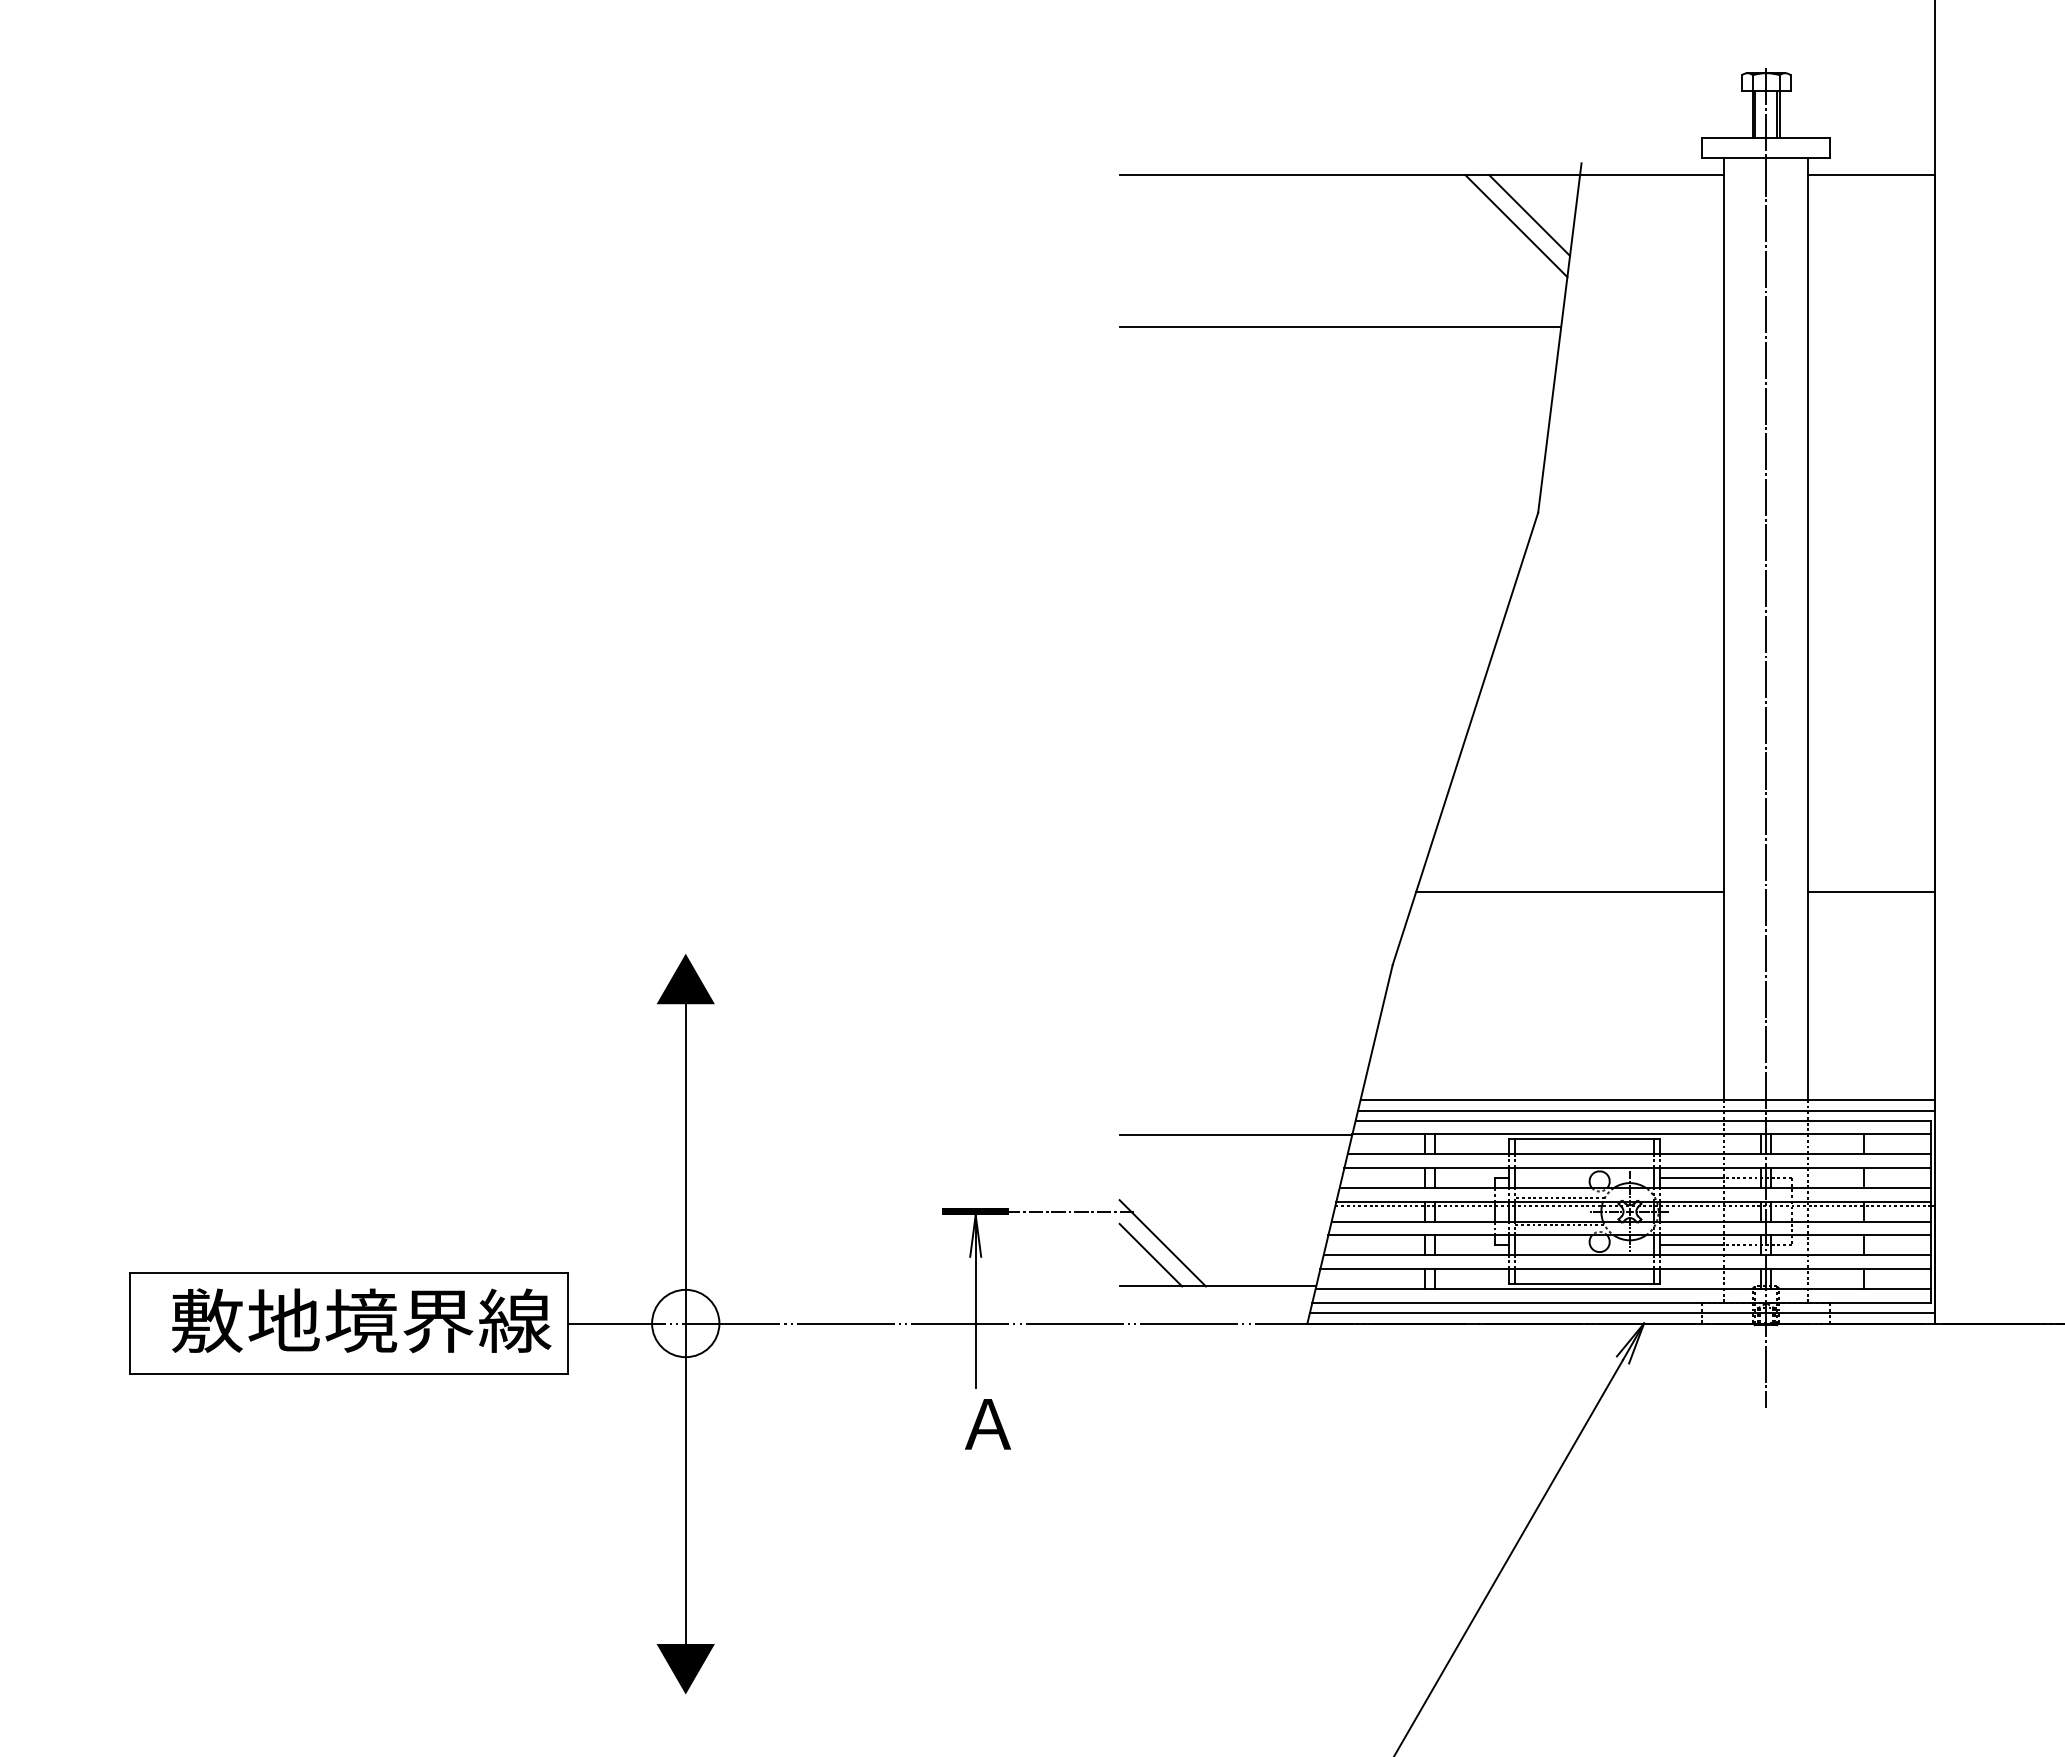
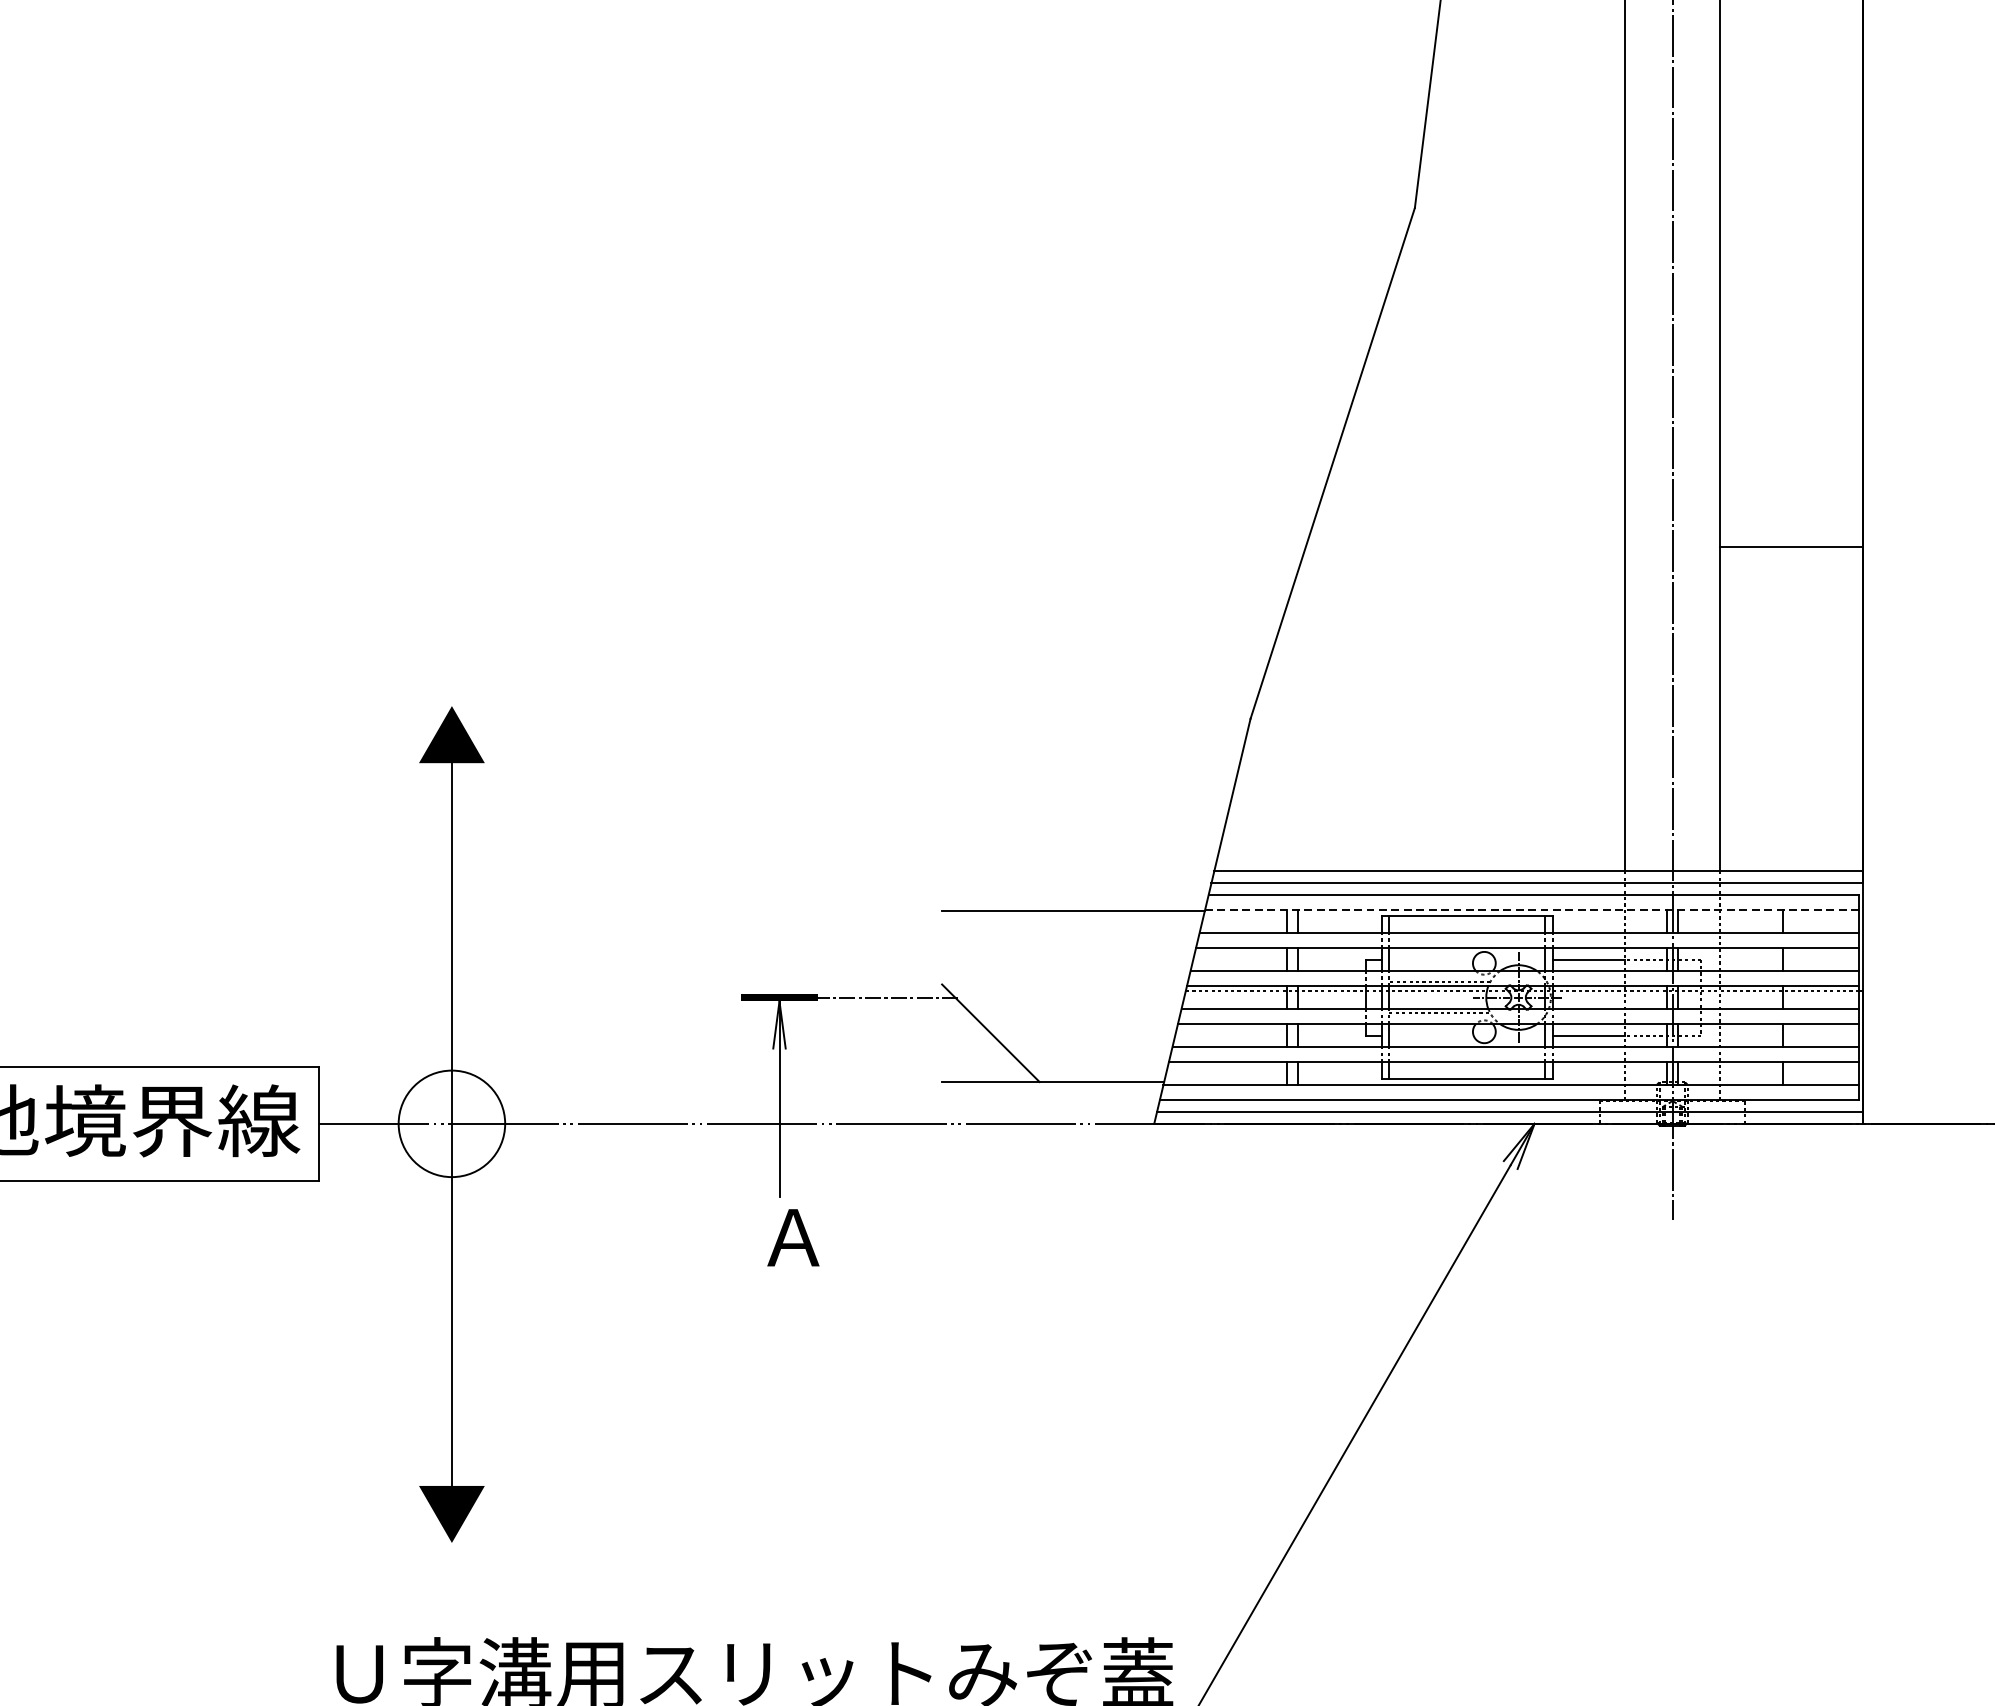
line: (1570, 891) -> (1451, 635), removed
line: (1871, 891) -> (1791, 546), moved
line: (1641, 1134) -> (1531, 910), solid -> dashed
line: (1150, 1254) -> (976, 1045), removed
circle: (685, 1323) -> (451, 1123), size x1.4

